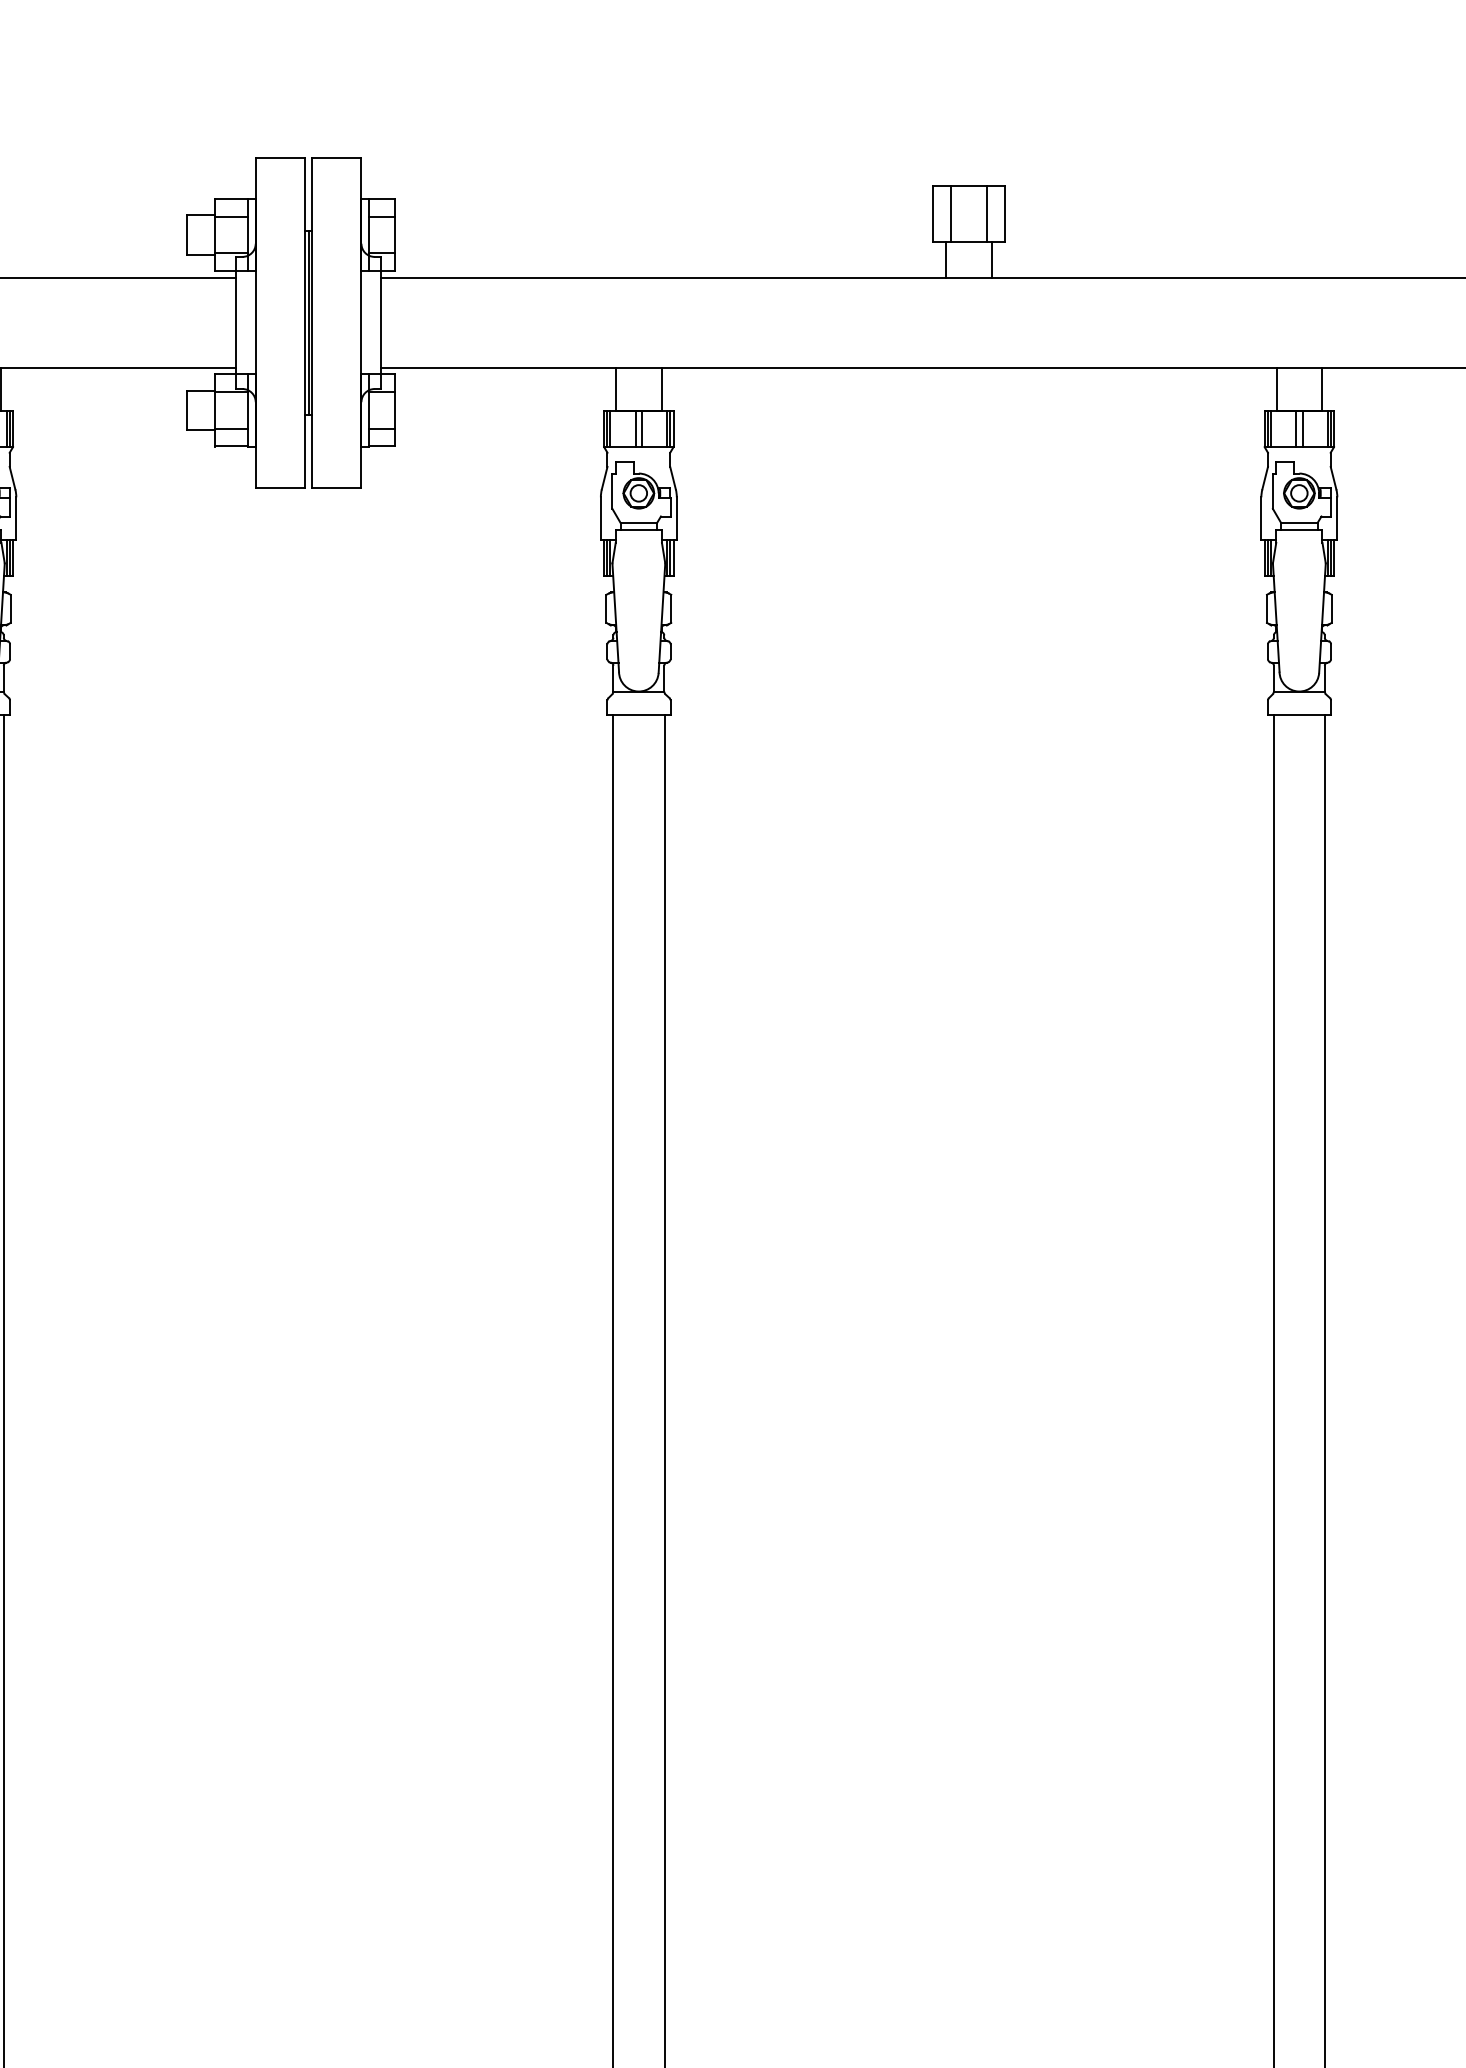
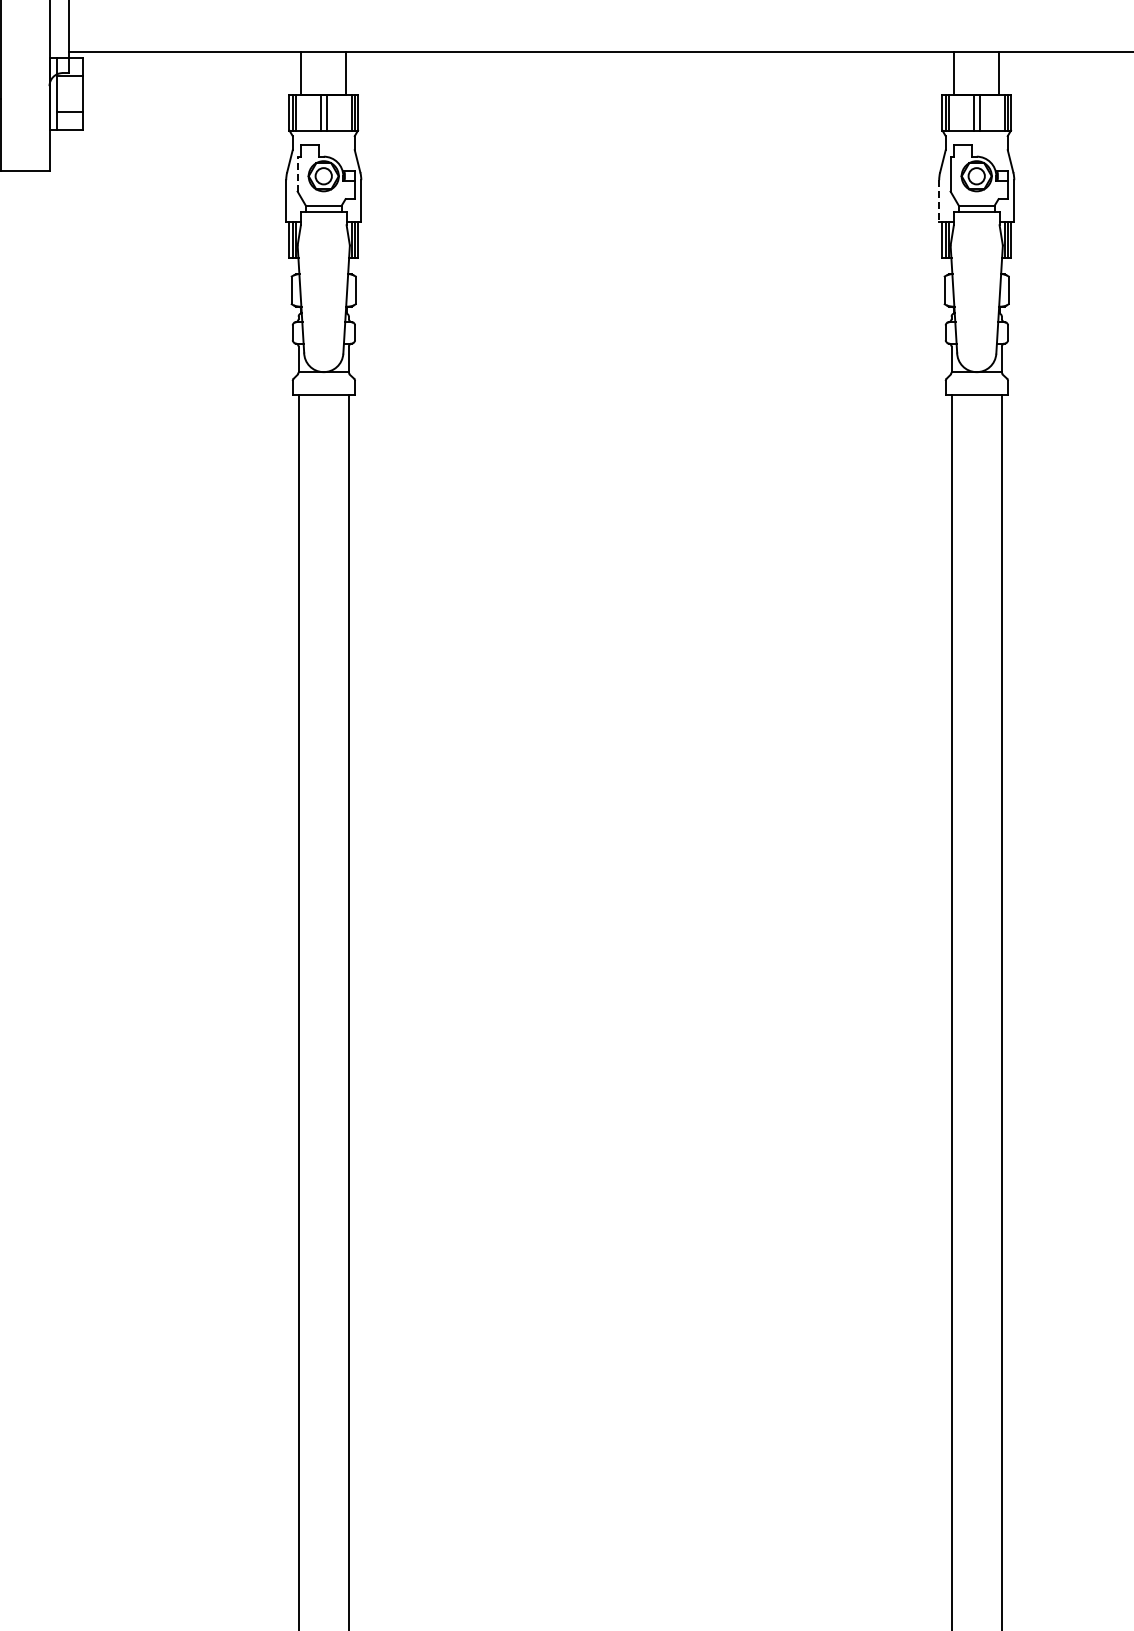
line: (612, 491) -> (297, 174), solid -> dashed
line: (1261, 518) -> (939, 201), solid -> dashed

